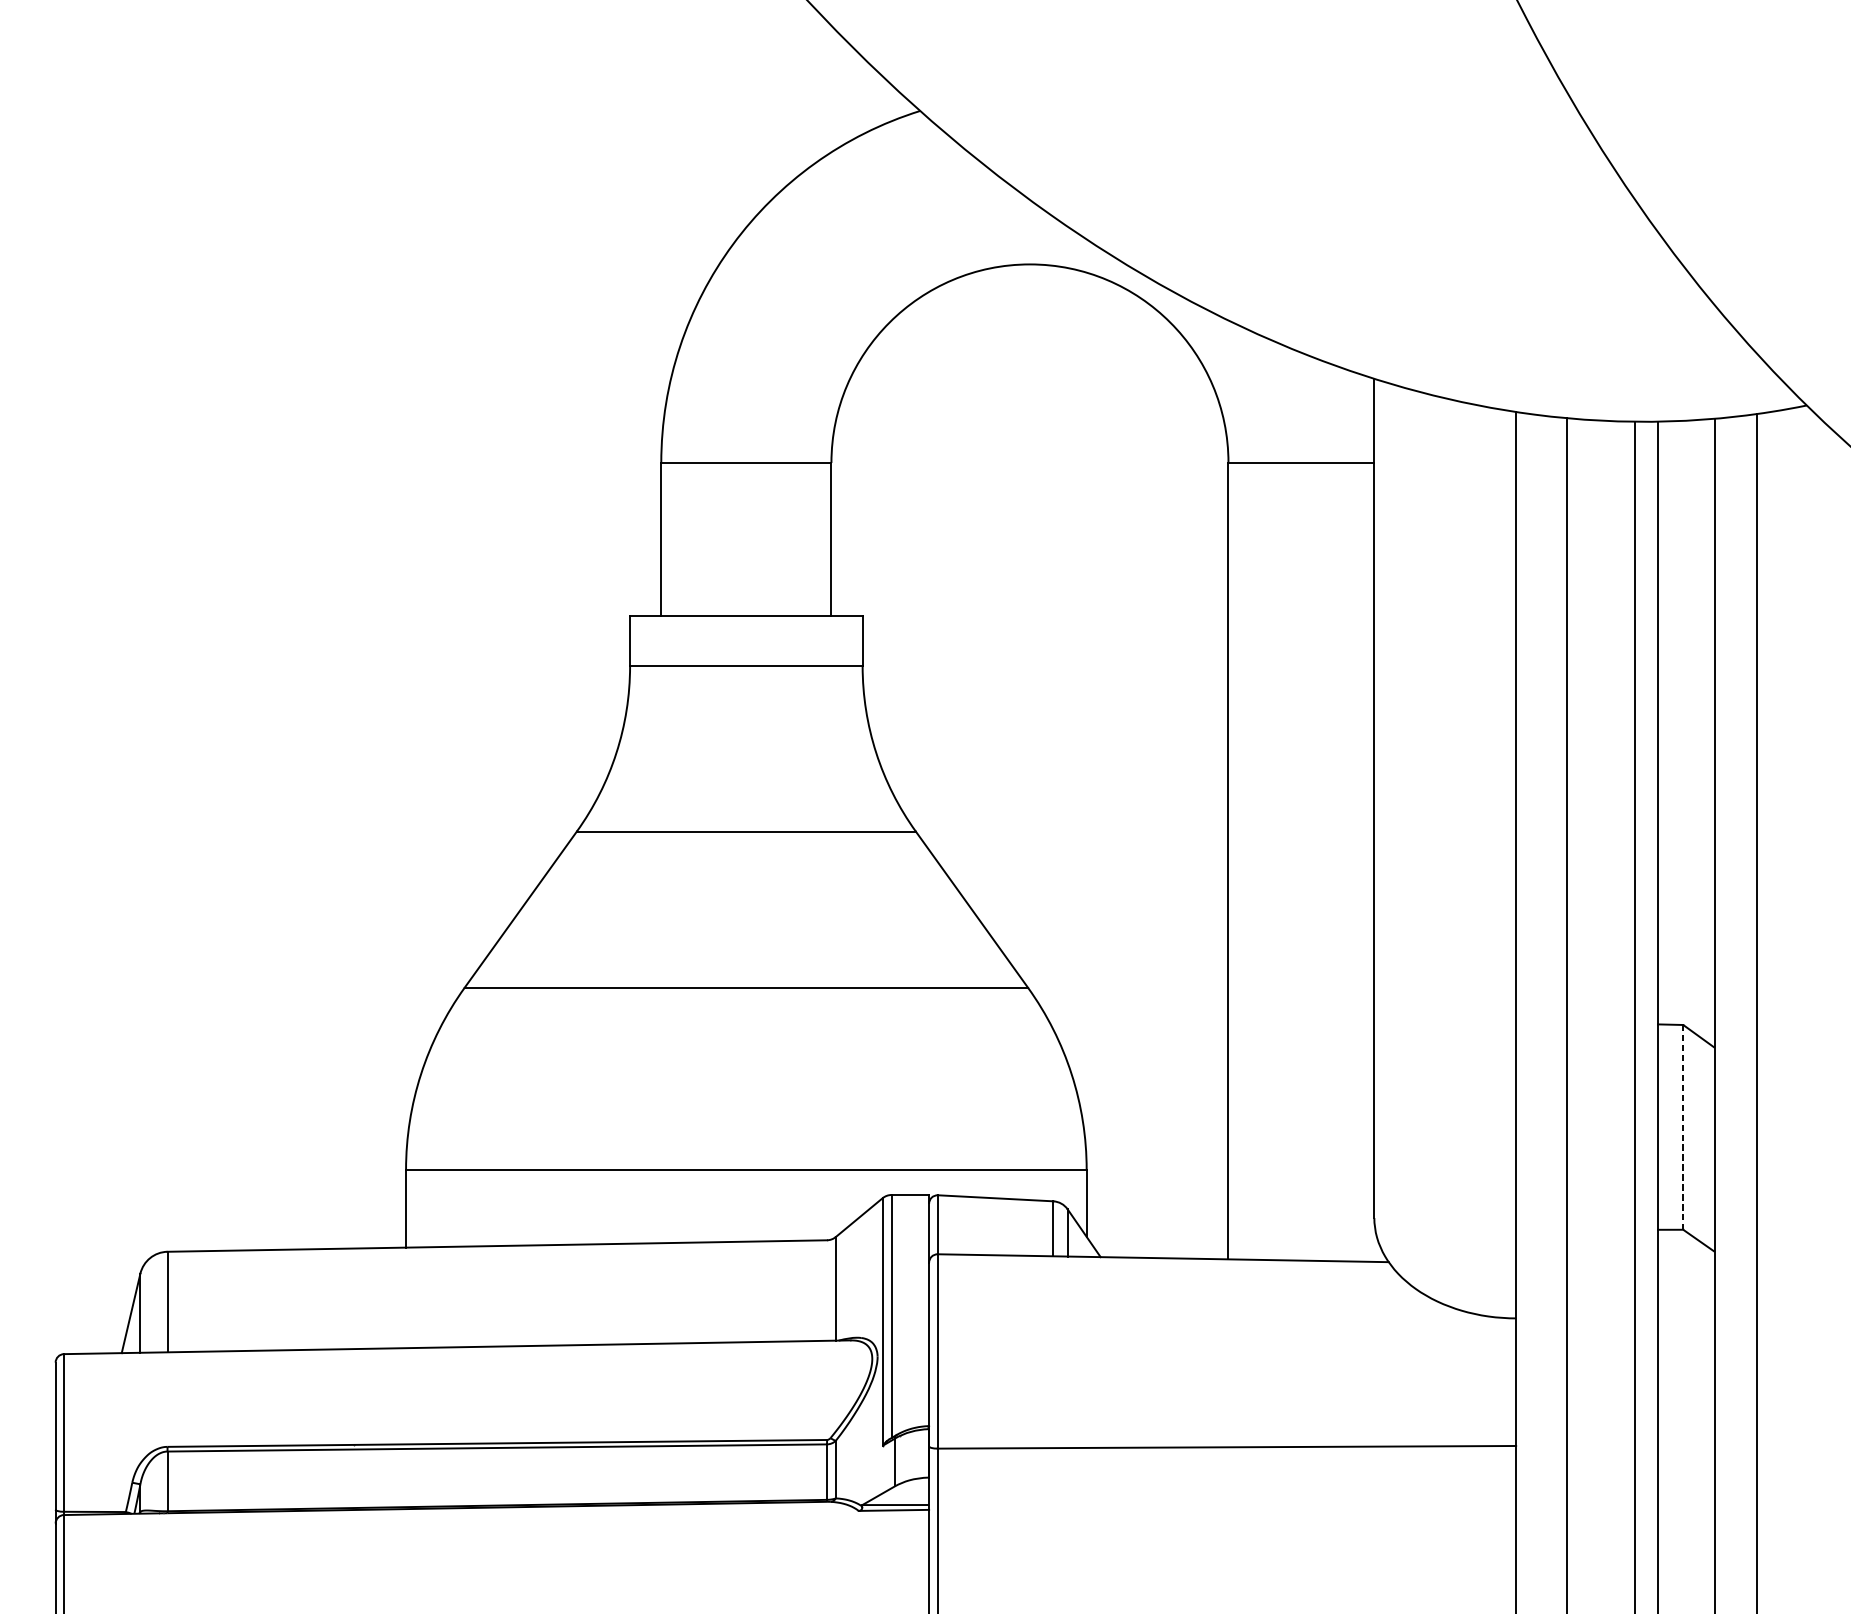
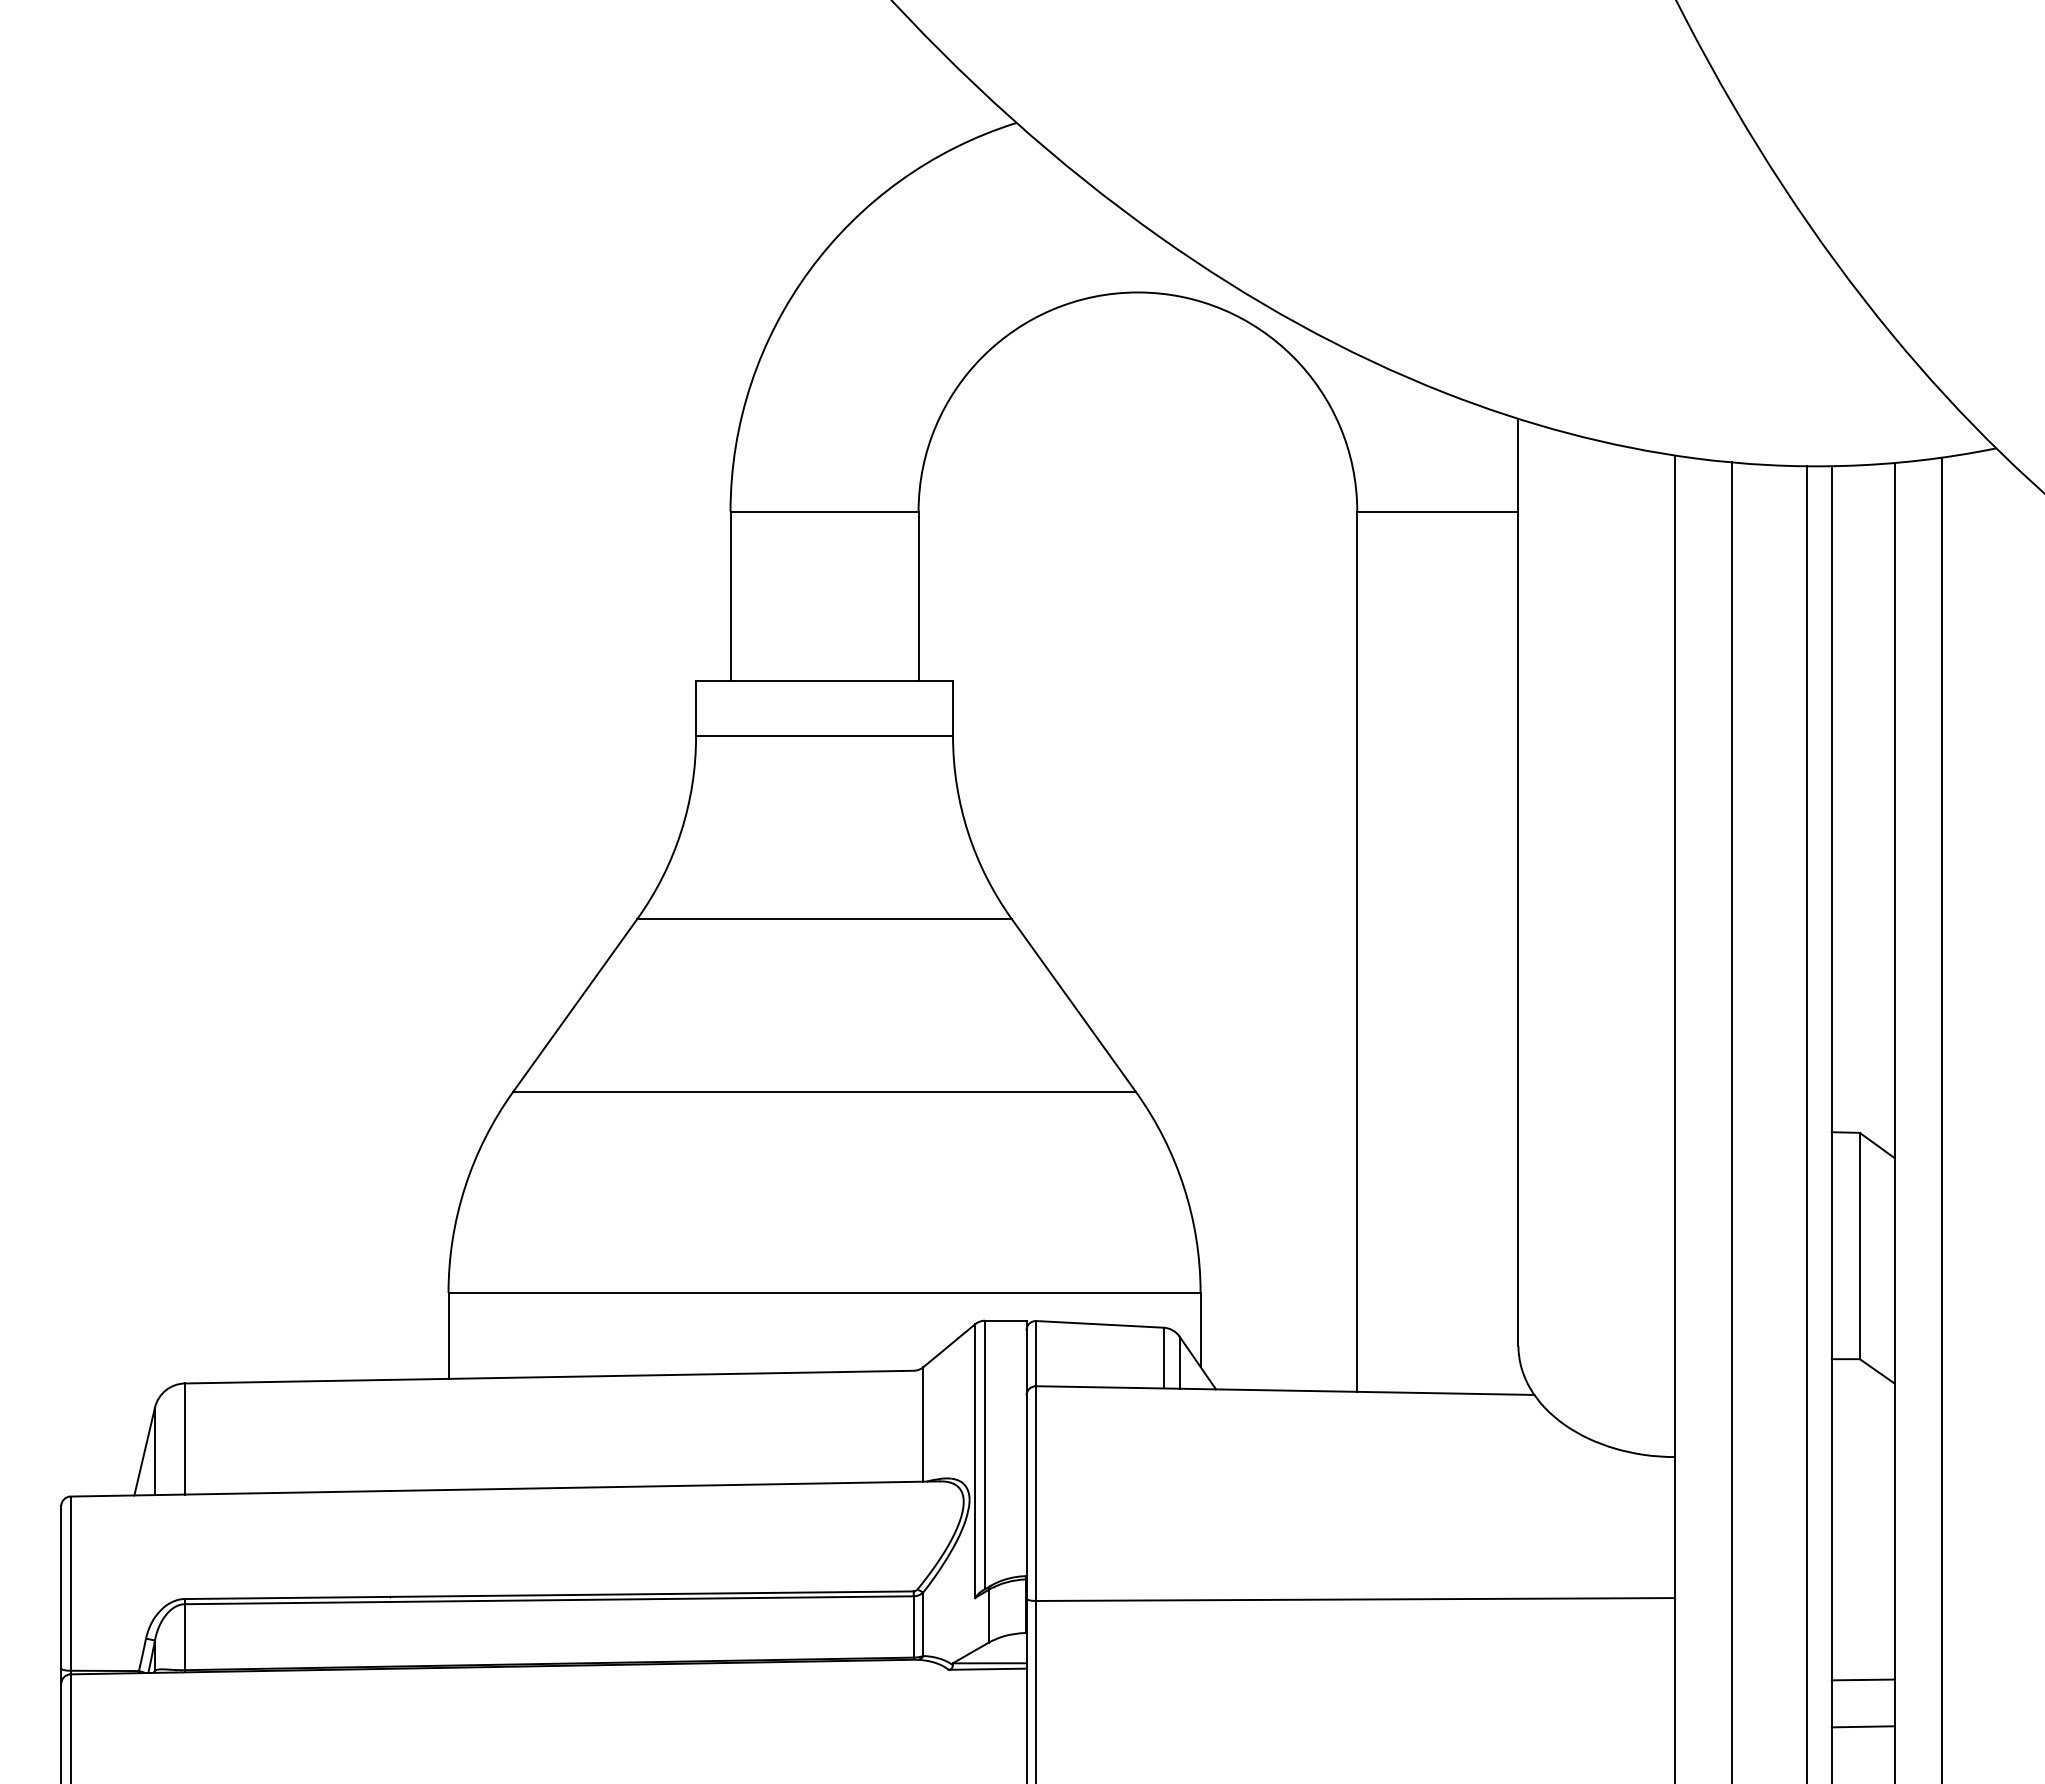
line: (1682, 1127) -> (1859, 1246), dashed -> solid
line: (1685, 1519) -> (1862, 1679), added
line: (1685, 1562) -> (1862, 1726), added

